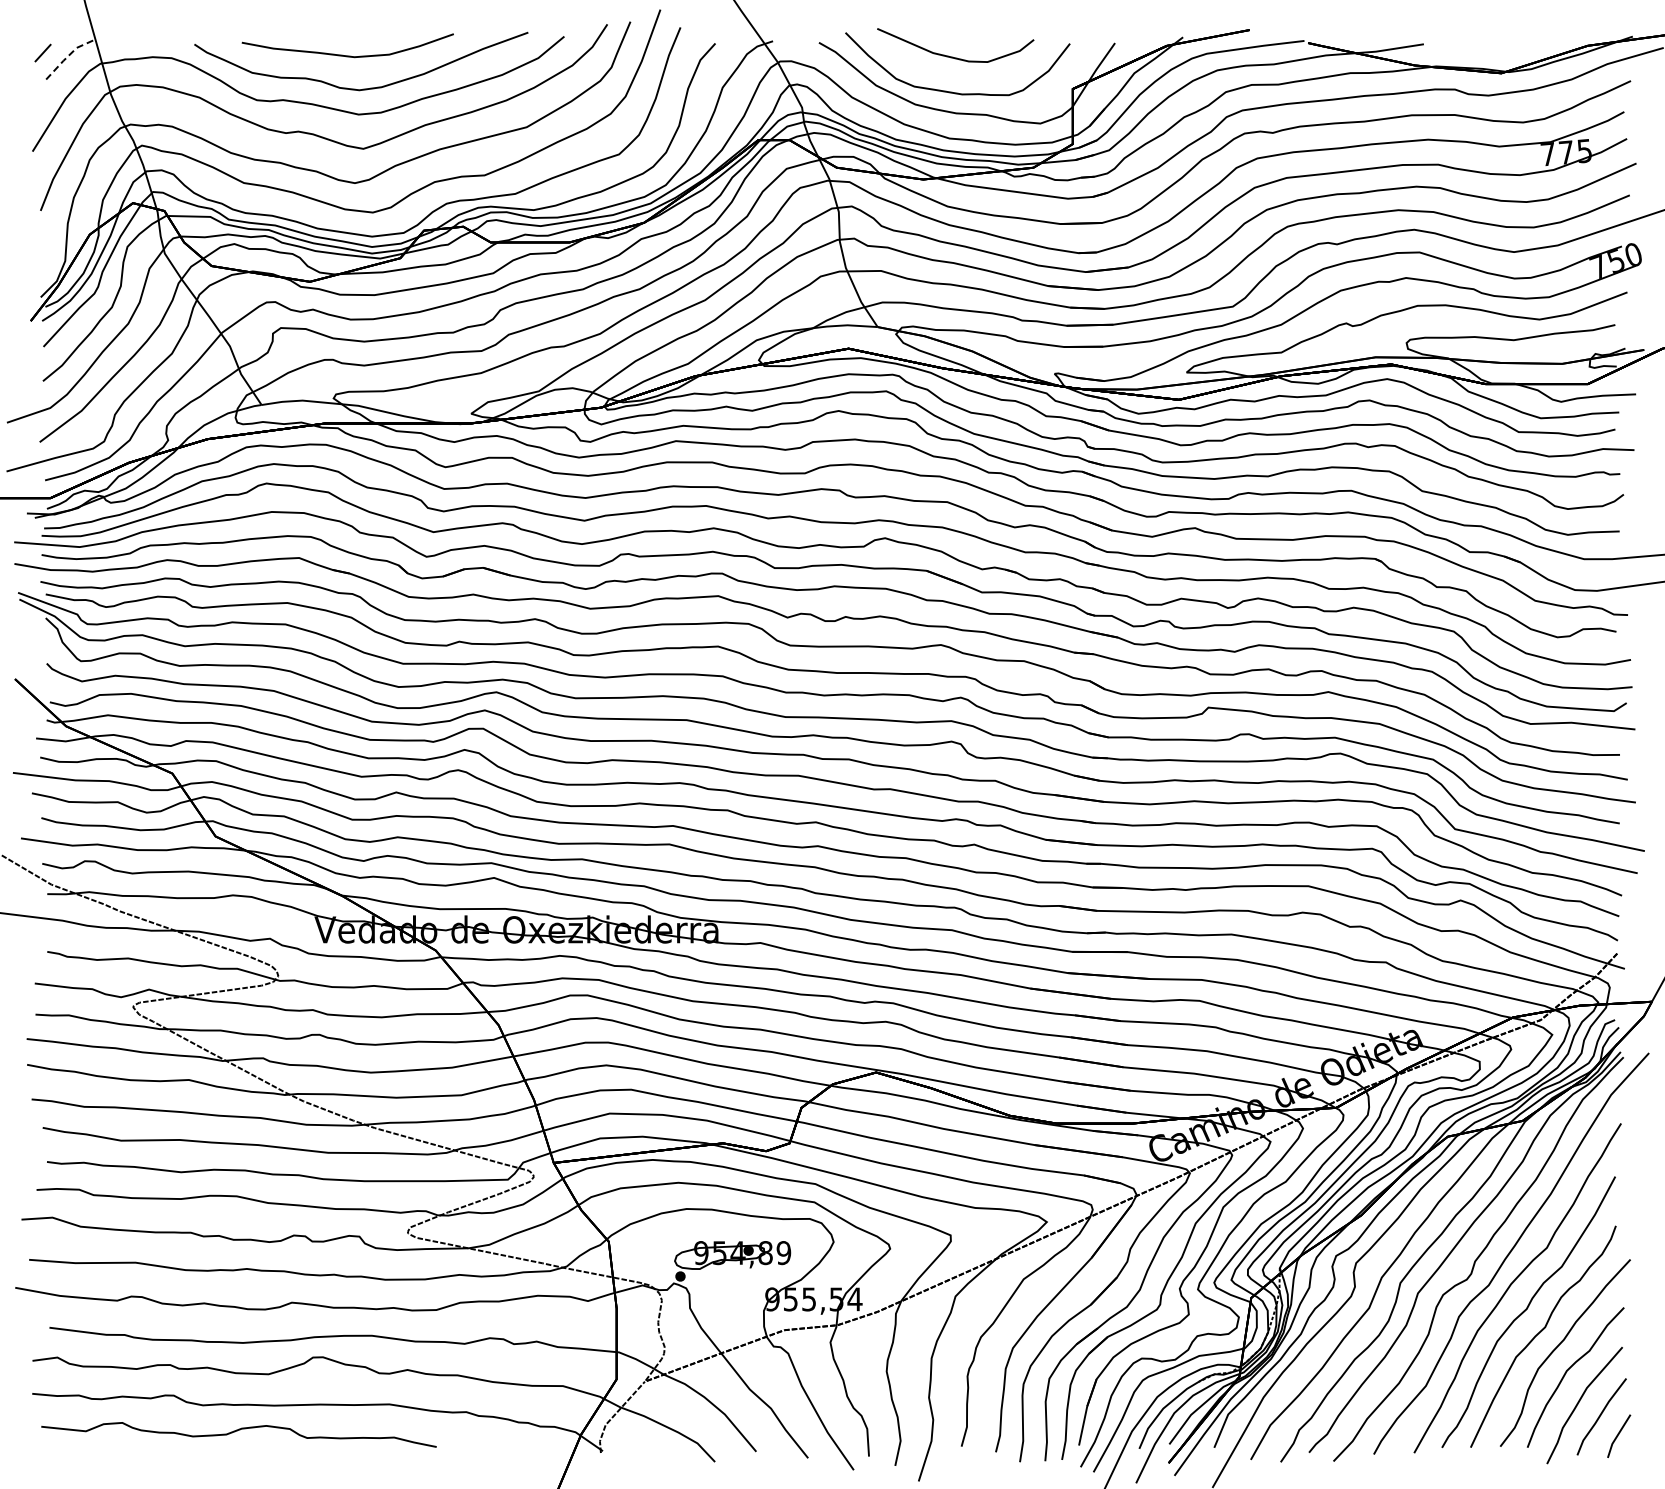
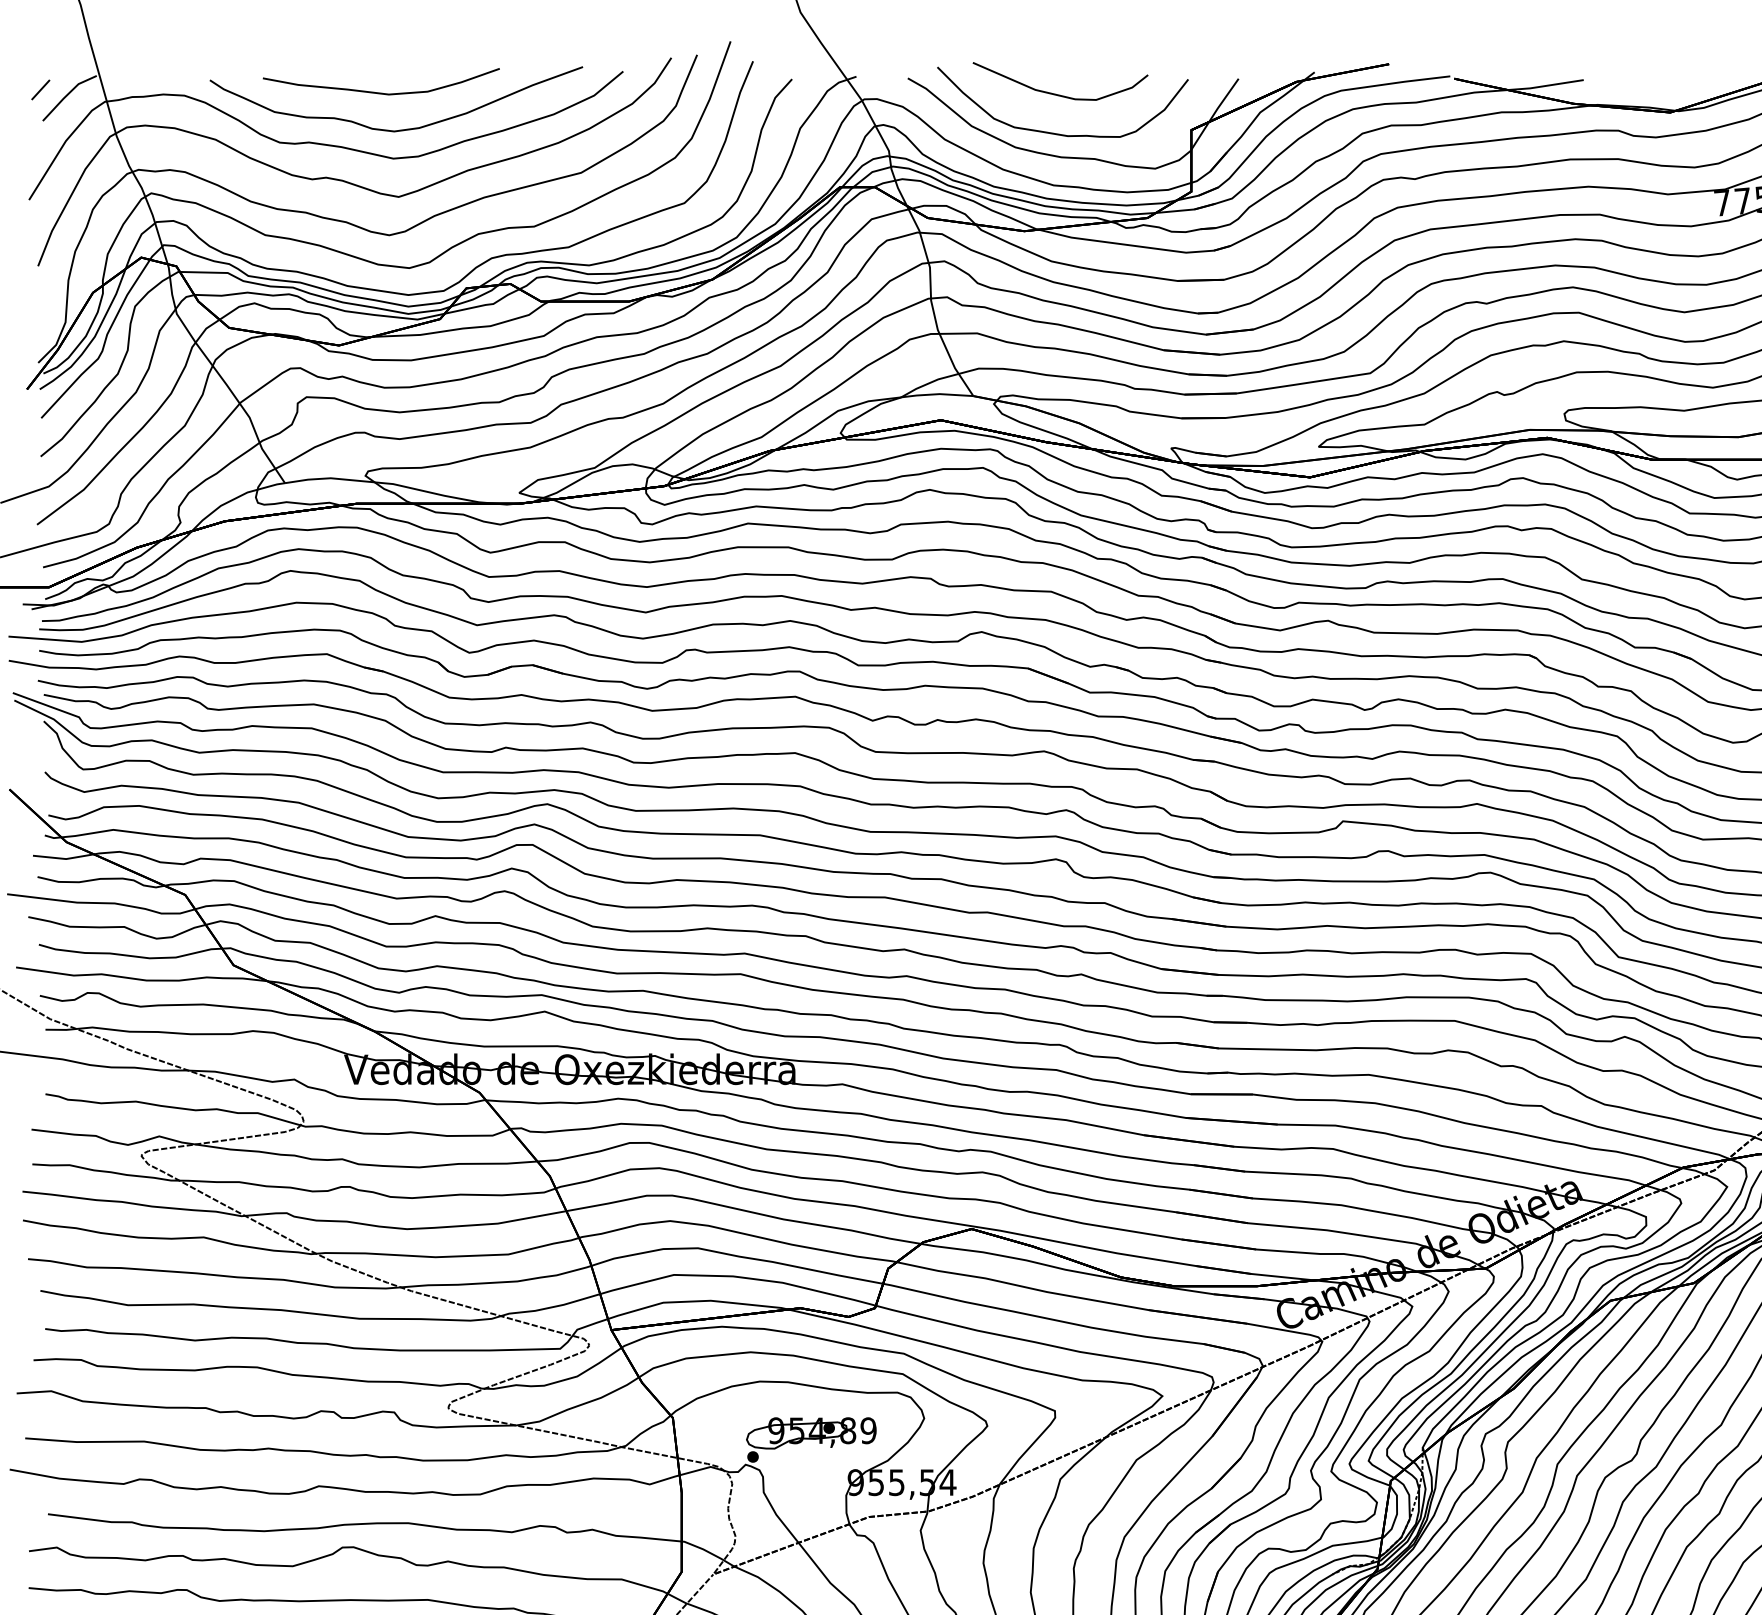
line: (66, 58) -> (66, 95), dashed -> solid

